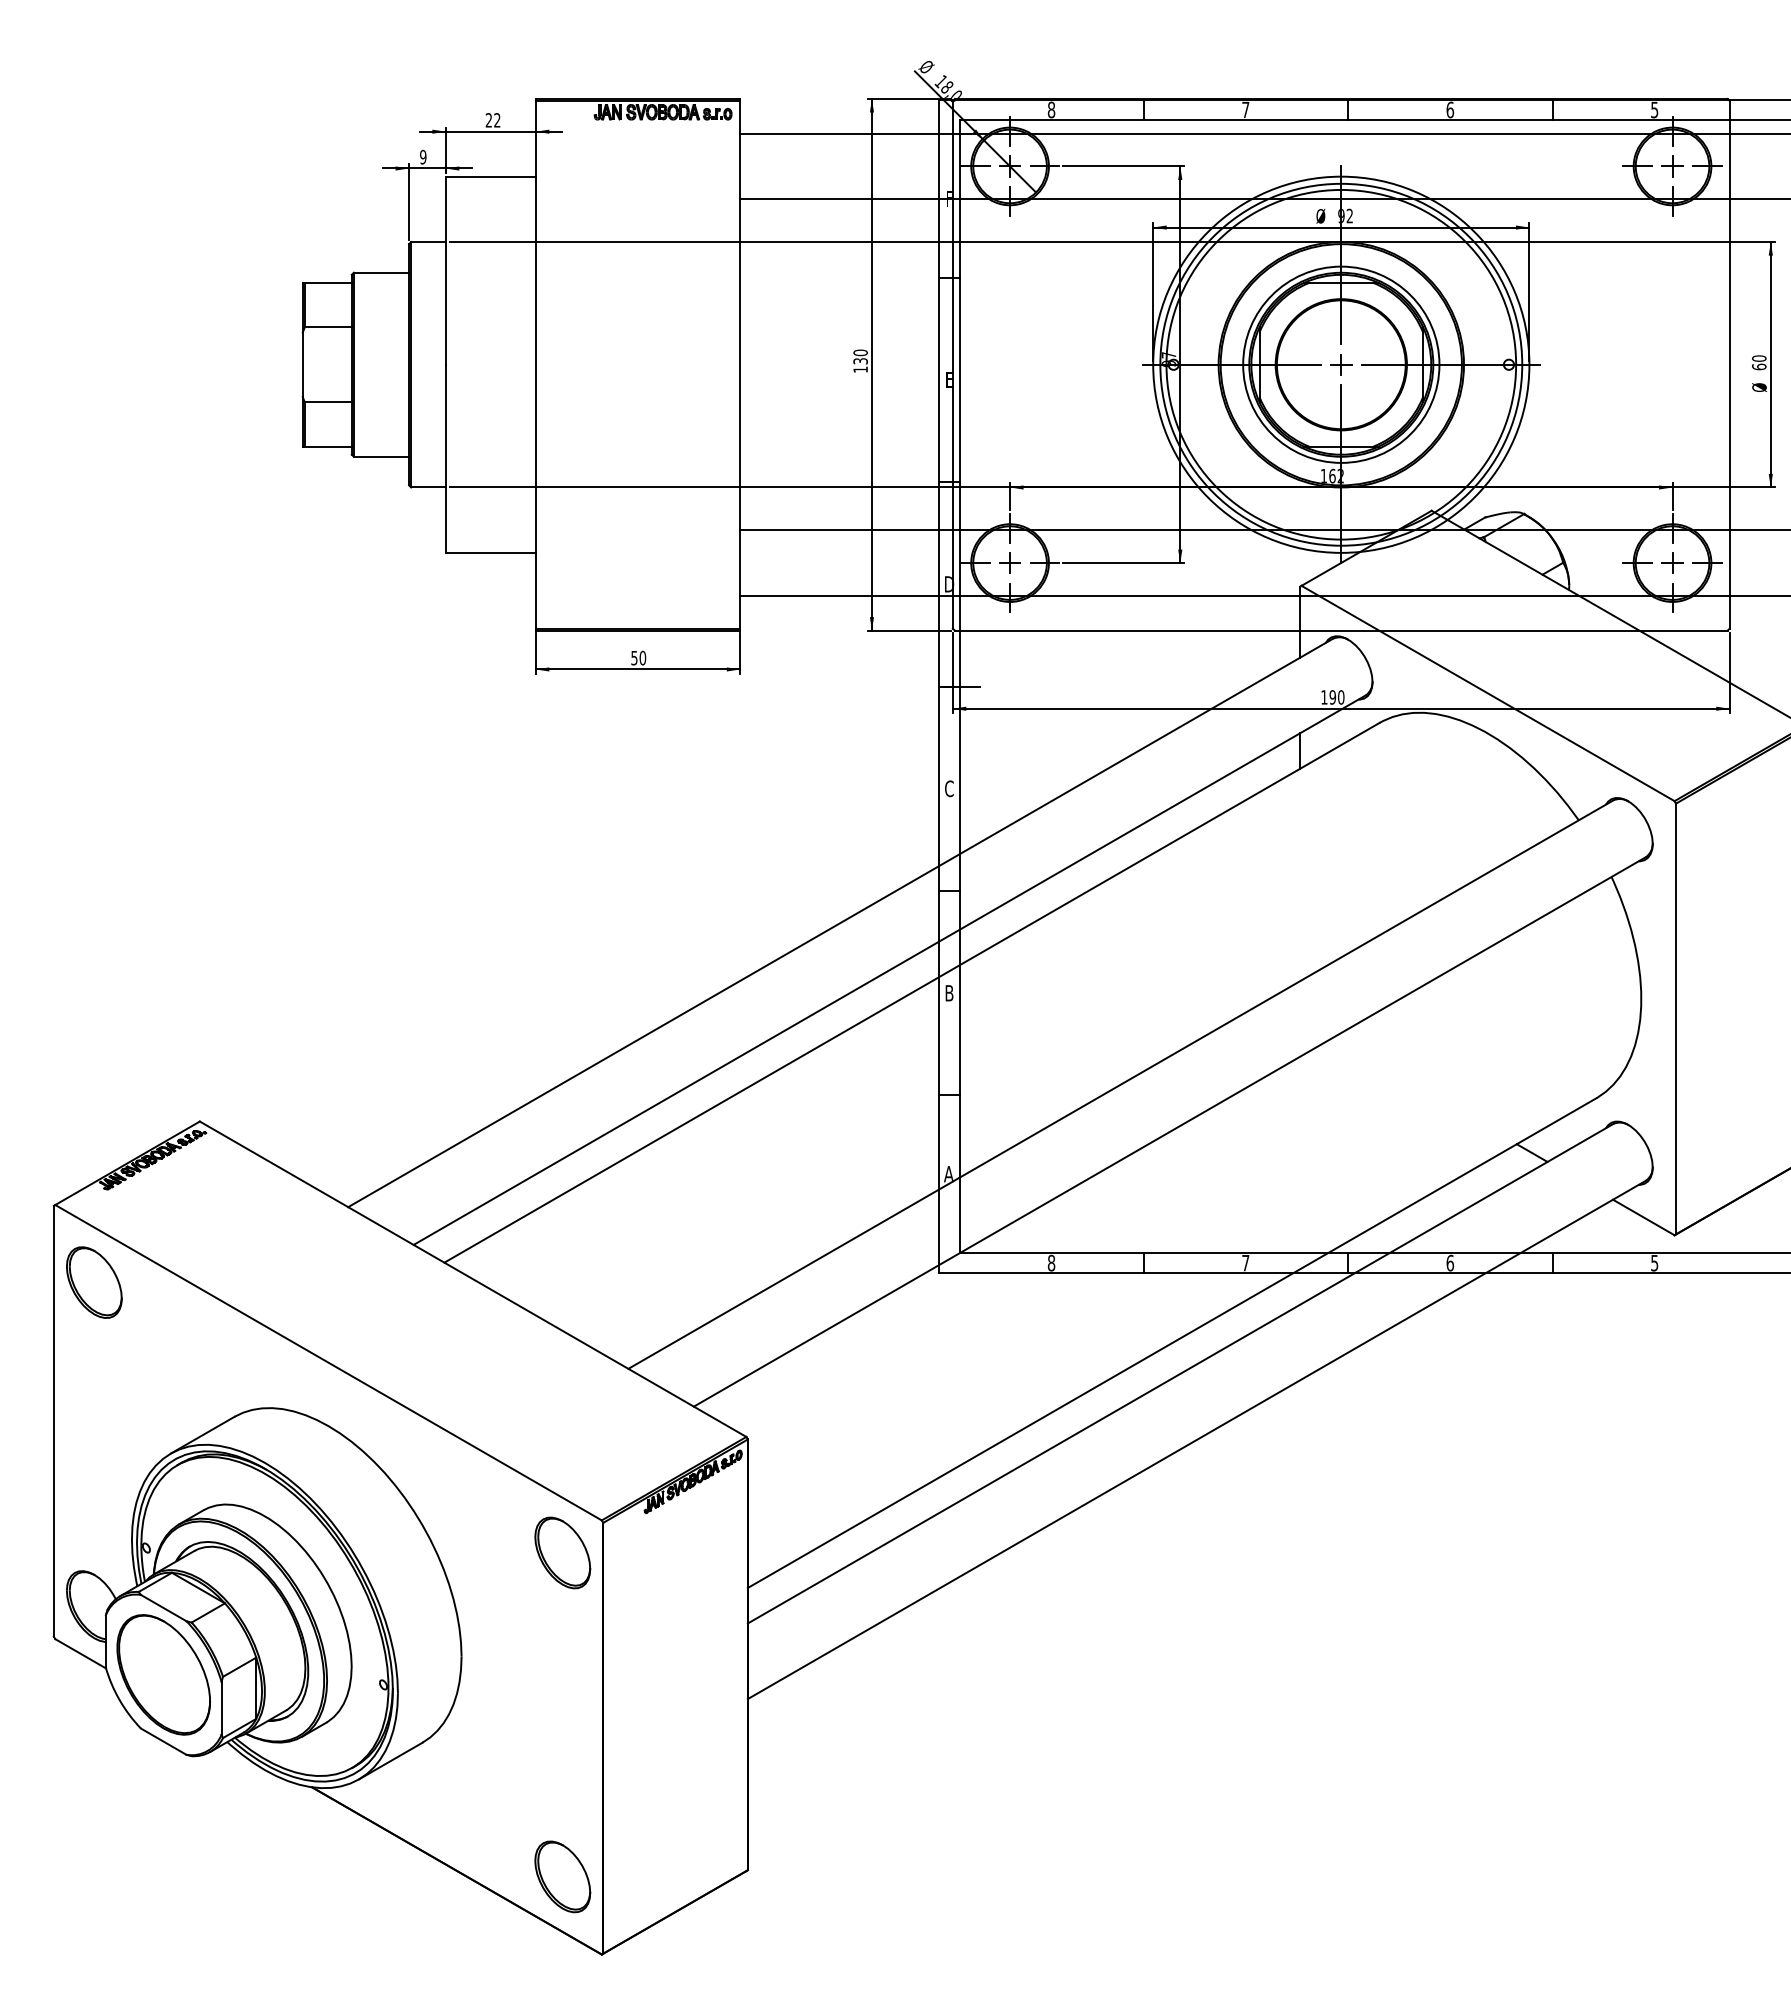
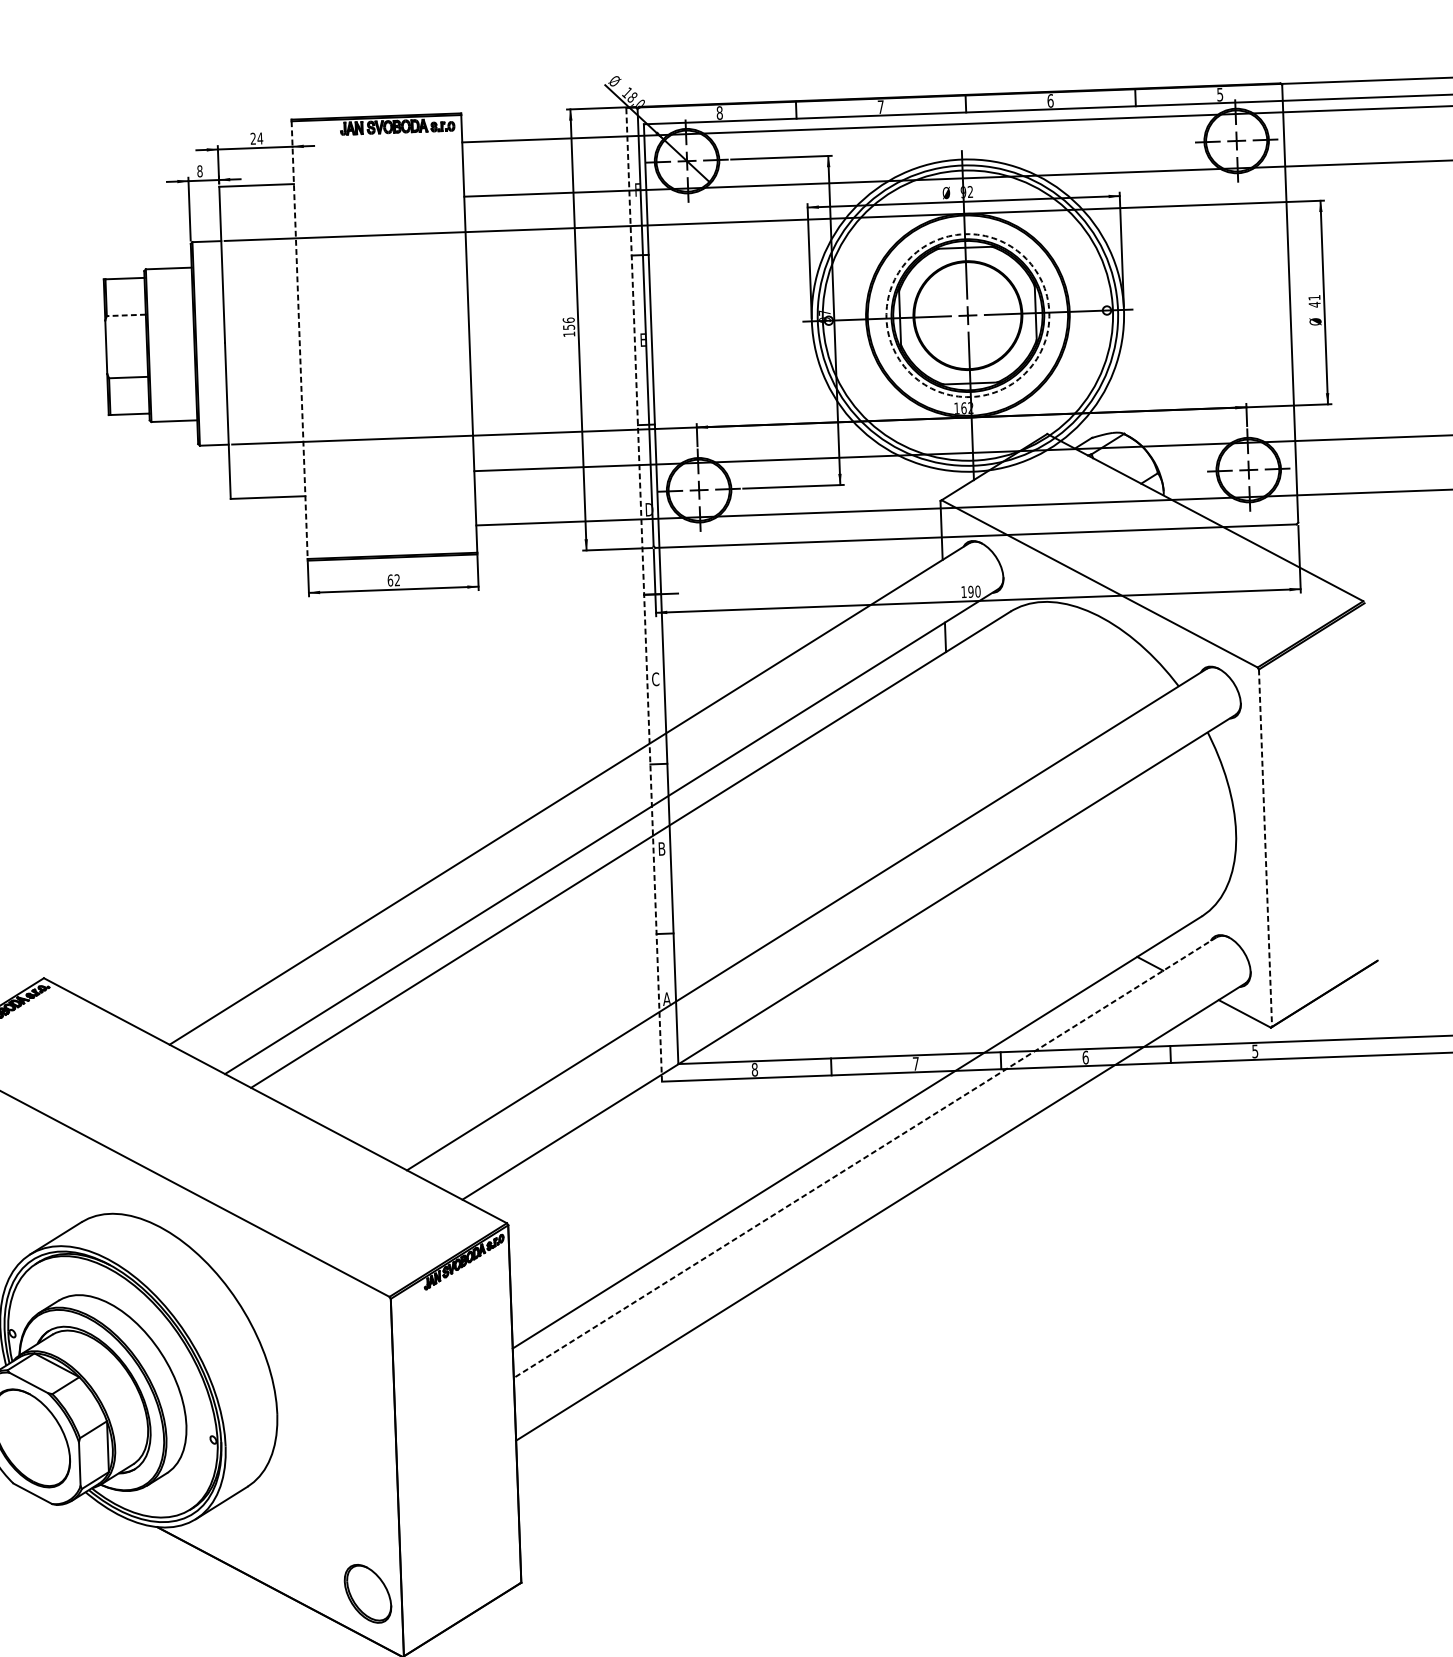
text: (496, 120) -> (259, 138), 22 -> 24
text: (423, 157) -> (200, 171), 9 -> 8
line: (328, 327) -> (126, 315), solid -> dashed
text: (860, 356) -> (568, 323), 130 -> 156
text: (1759, 362) -> (1314, 301), 60 -> 41
line: (535, 364) -> (299, 339), solid -> dashed
circle: (1341, 364) -> (968, 315), solid -> dashed
text: (638, 657) -> (393, 579), 50 -> 62
line: (939, 686) -> (644, 594), solid -> dashed
line: (1676, 1019) -> (1265, 848), solid -> dashed
line: (1180, 1373) -> (865, 1157), solid -> dashed
part: (562, 1552) -> (357, 1324), removed

